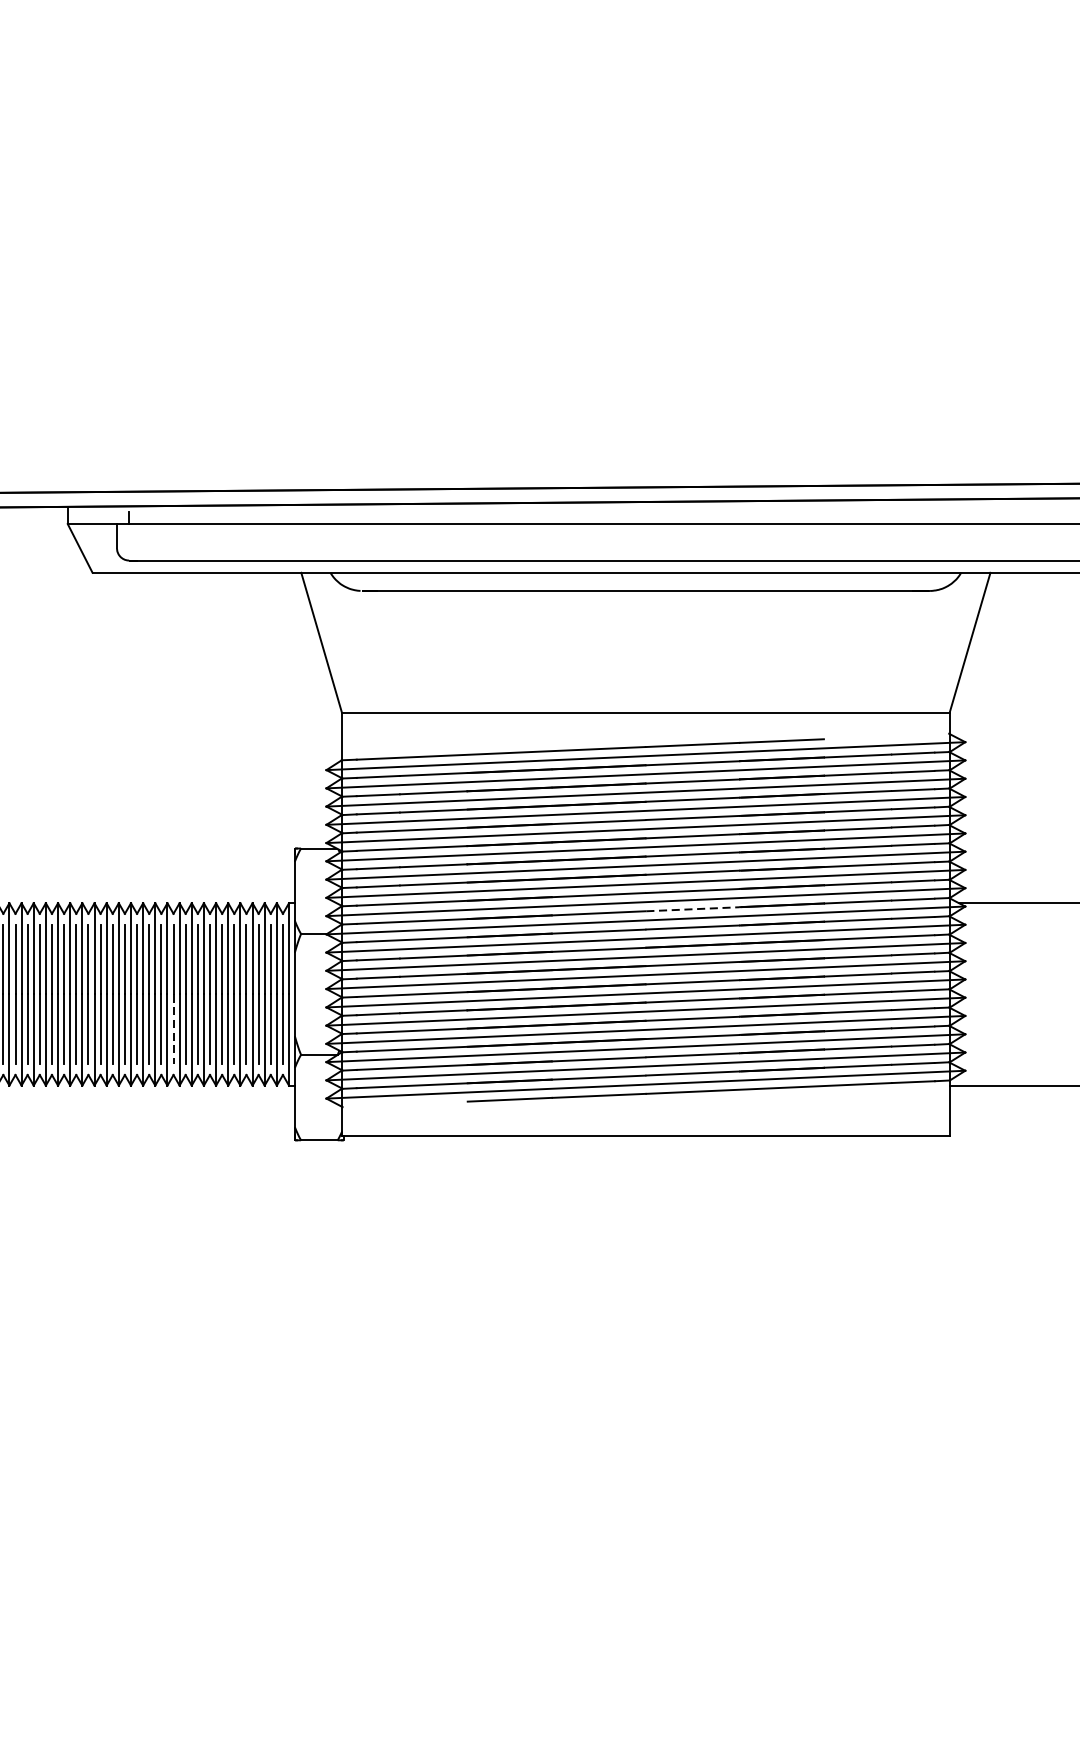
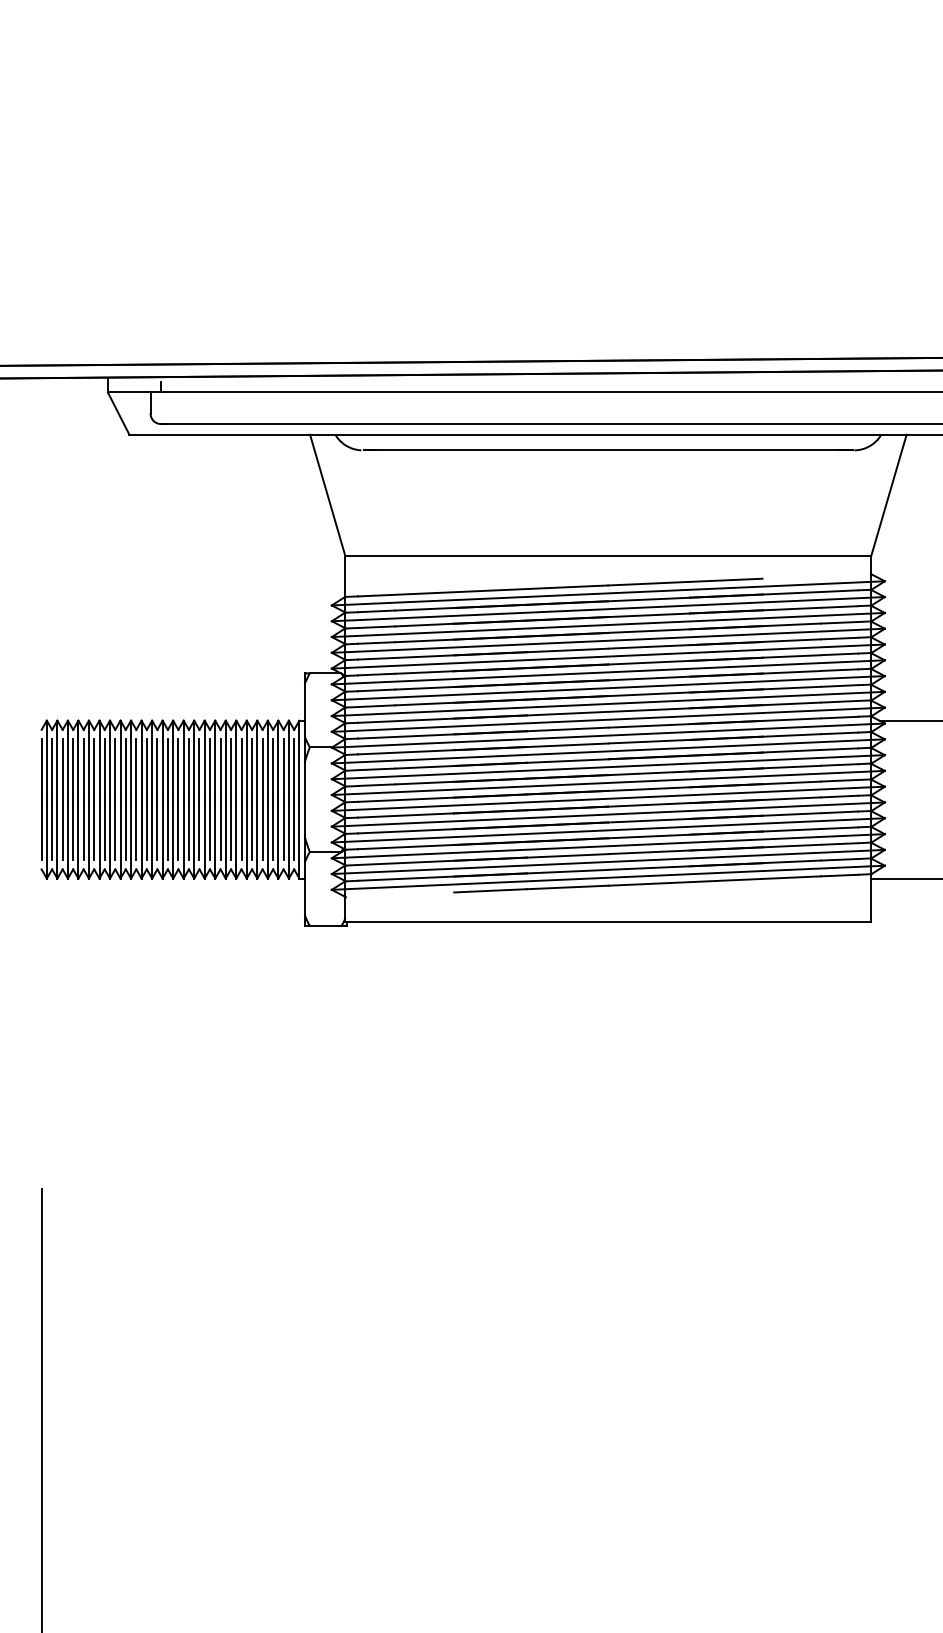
line: (693, 908) -> (649, 725), dashed -> solid
line: (173, 1030) -> (199, 830), dashed -> solid

